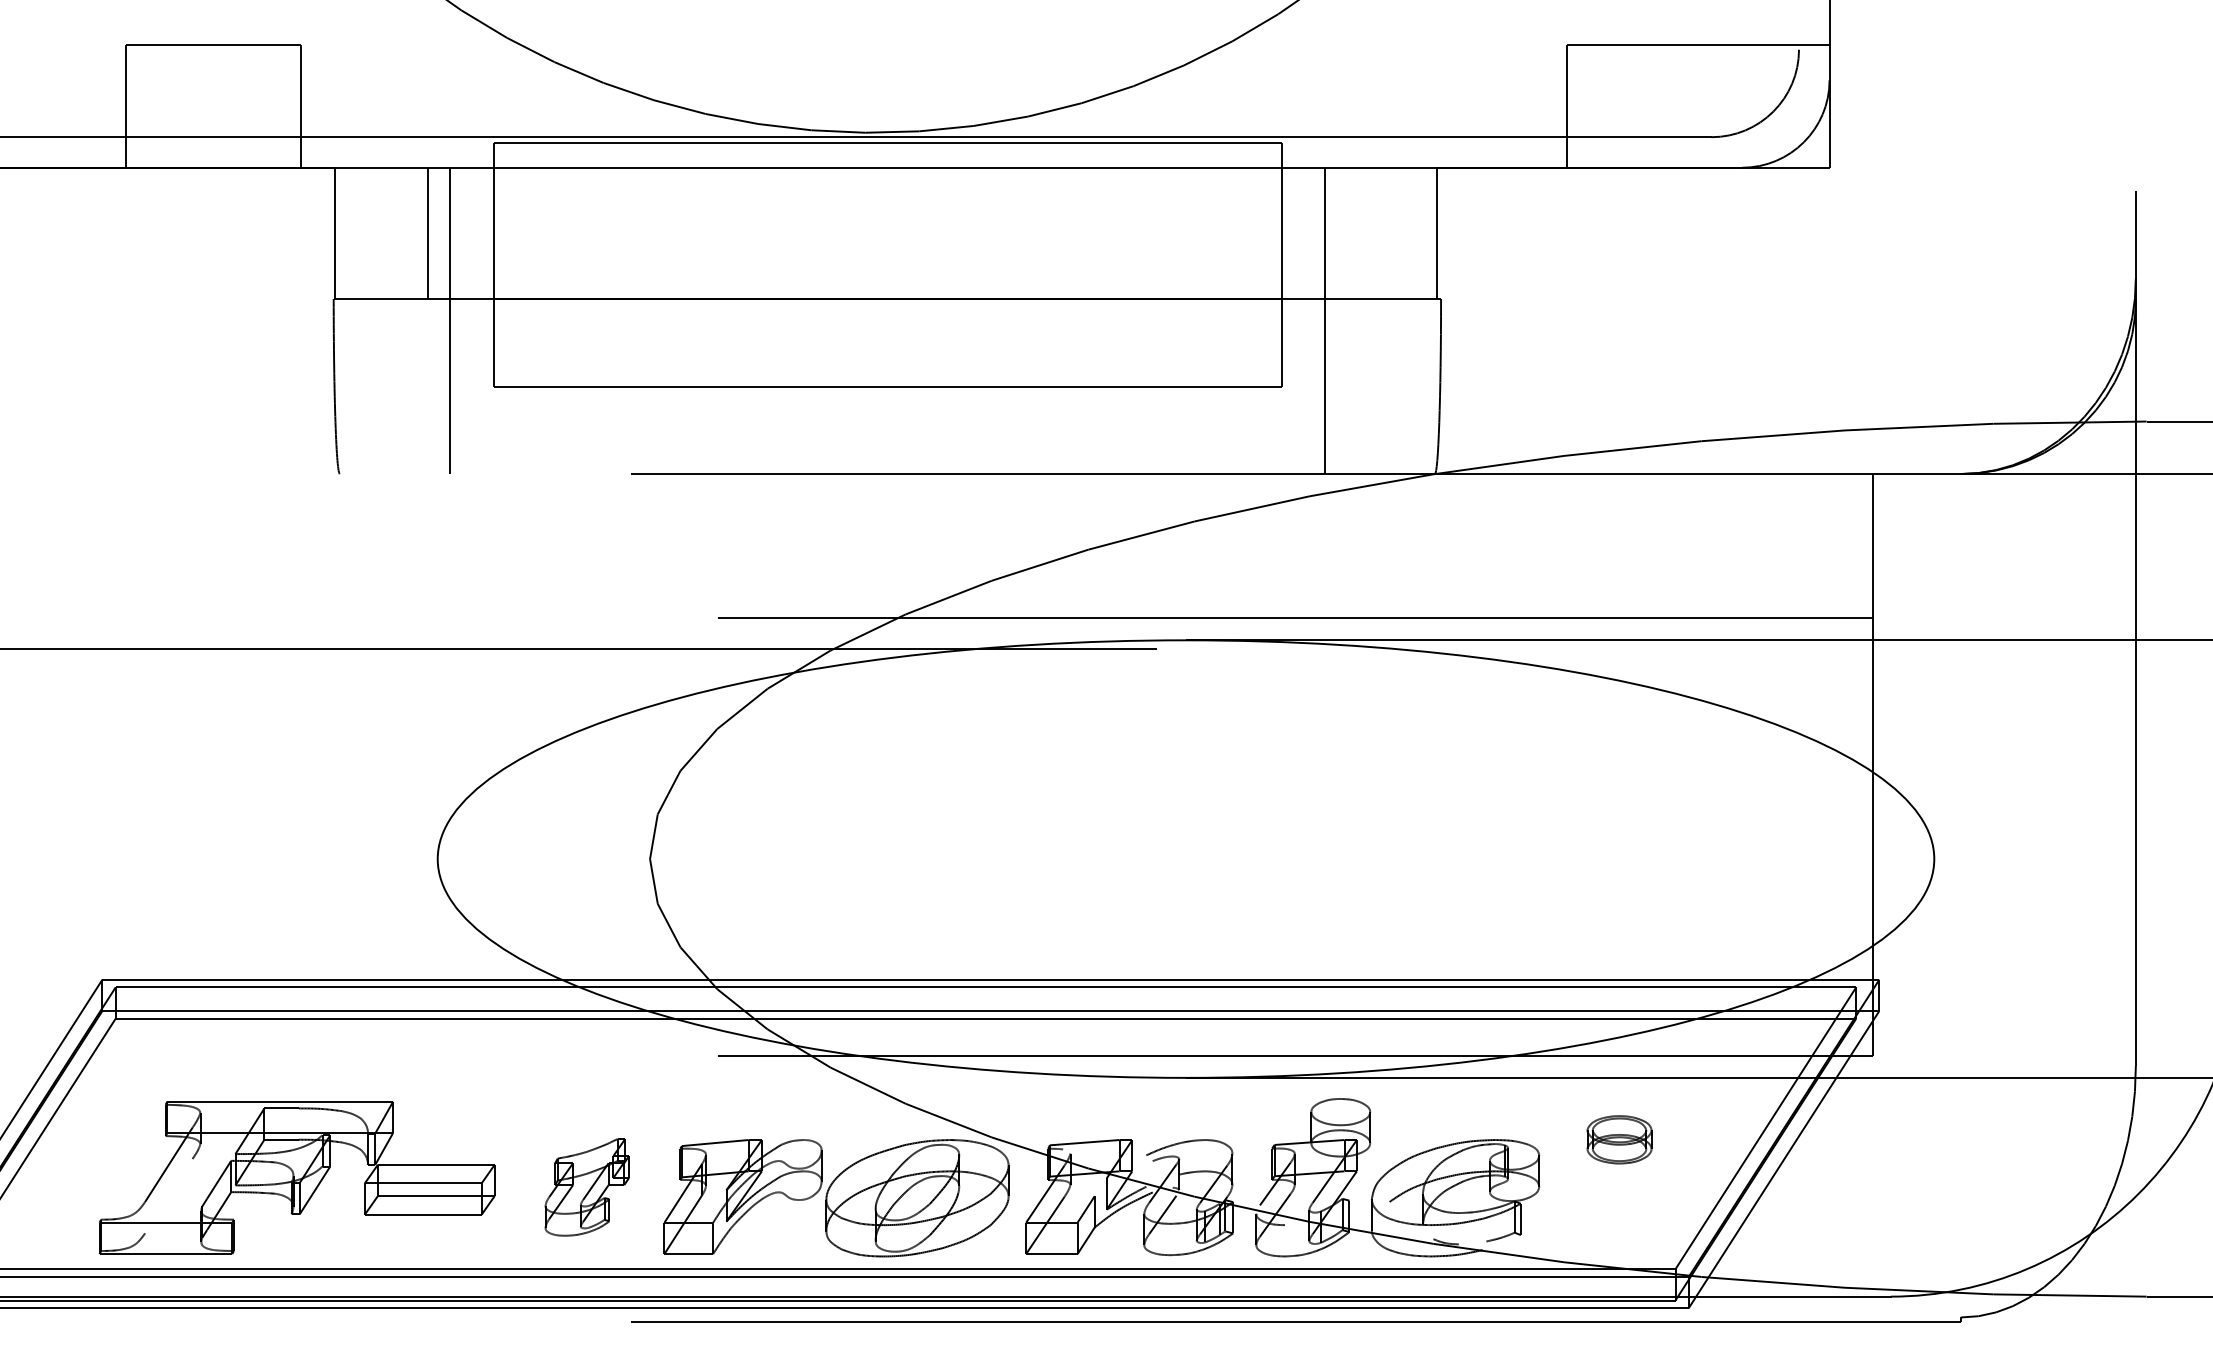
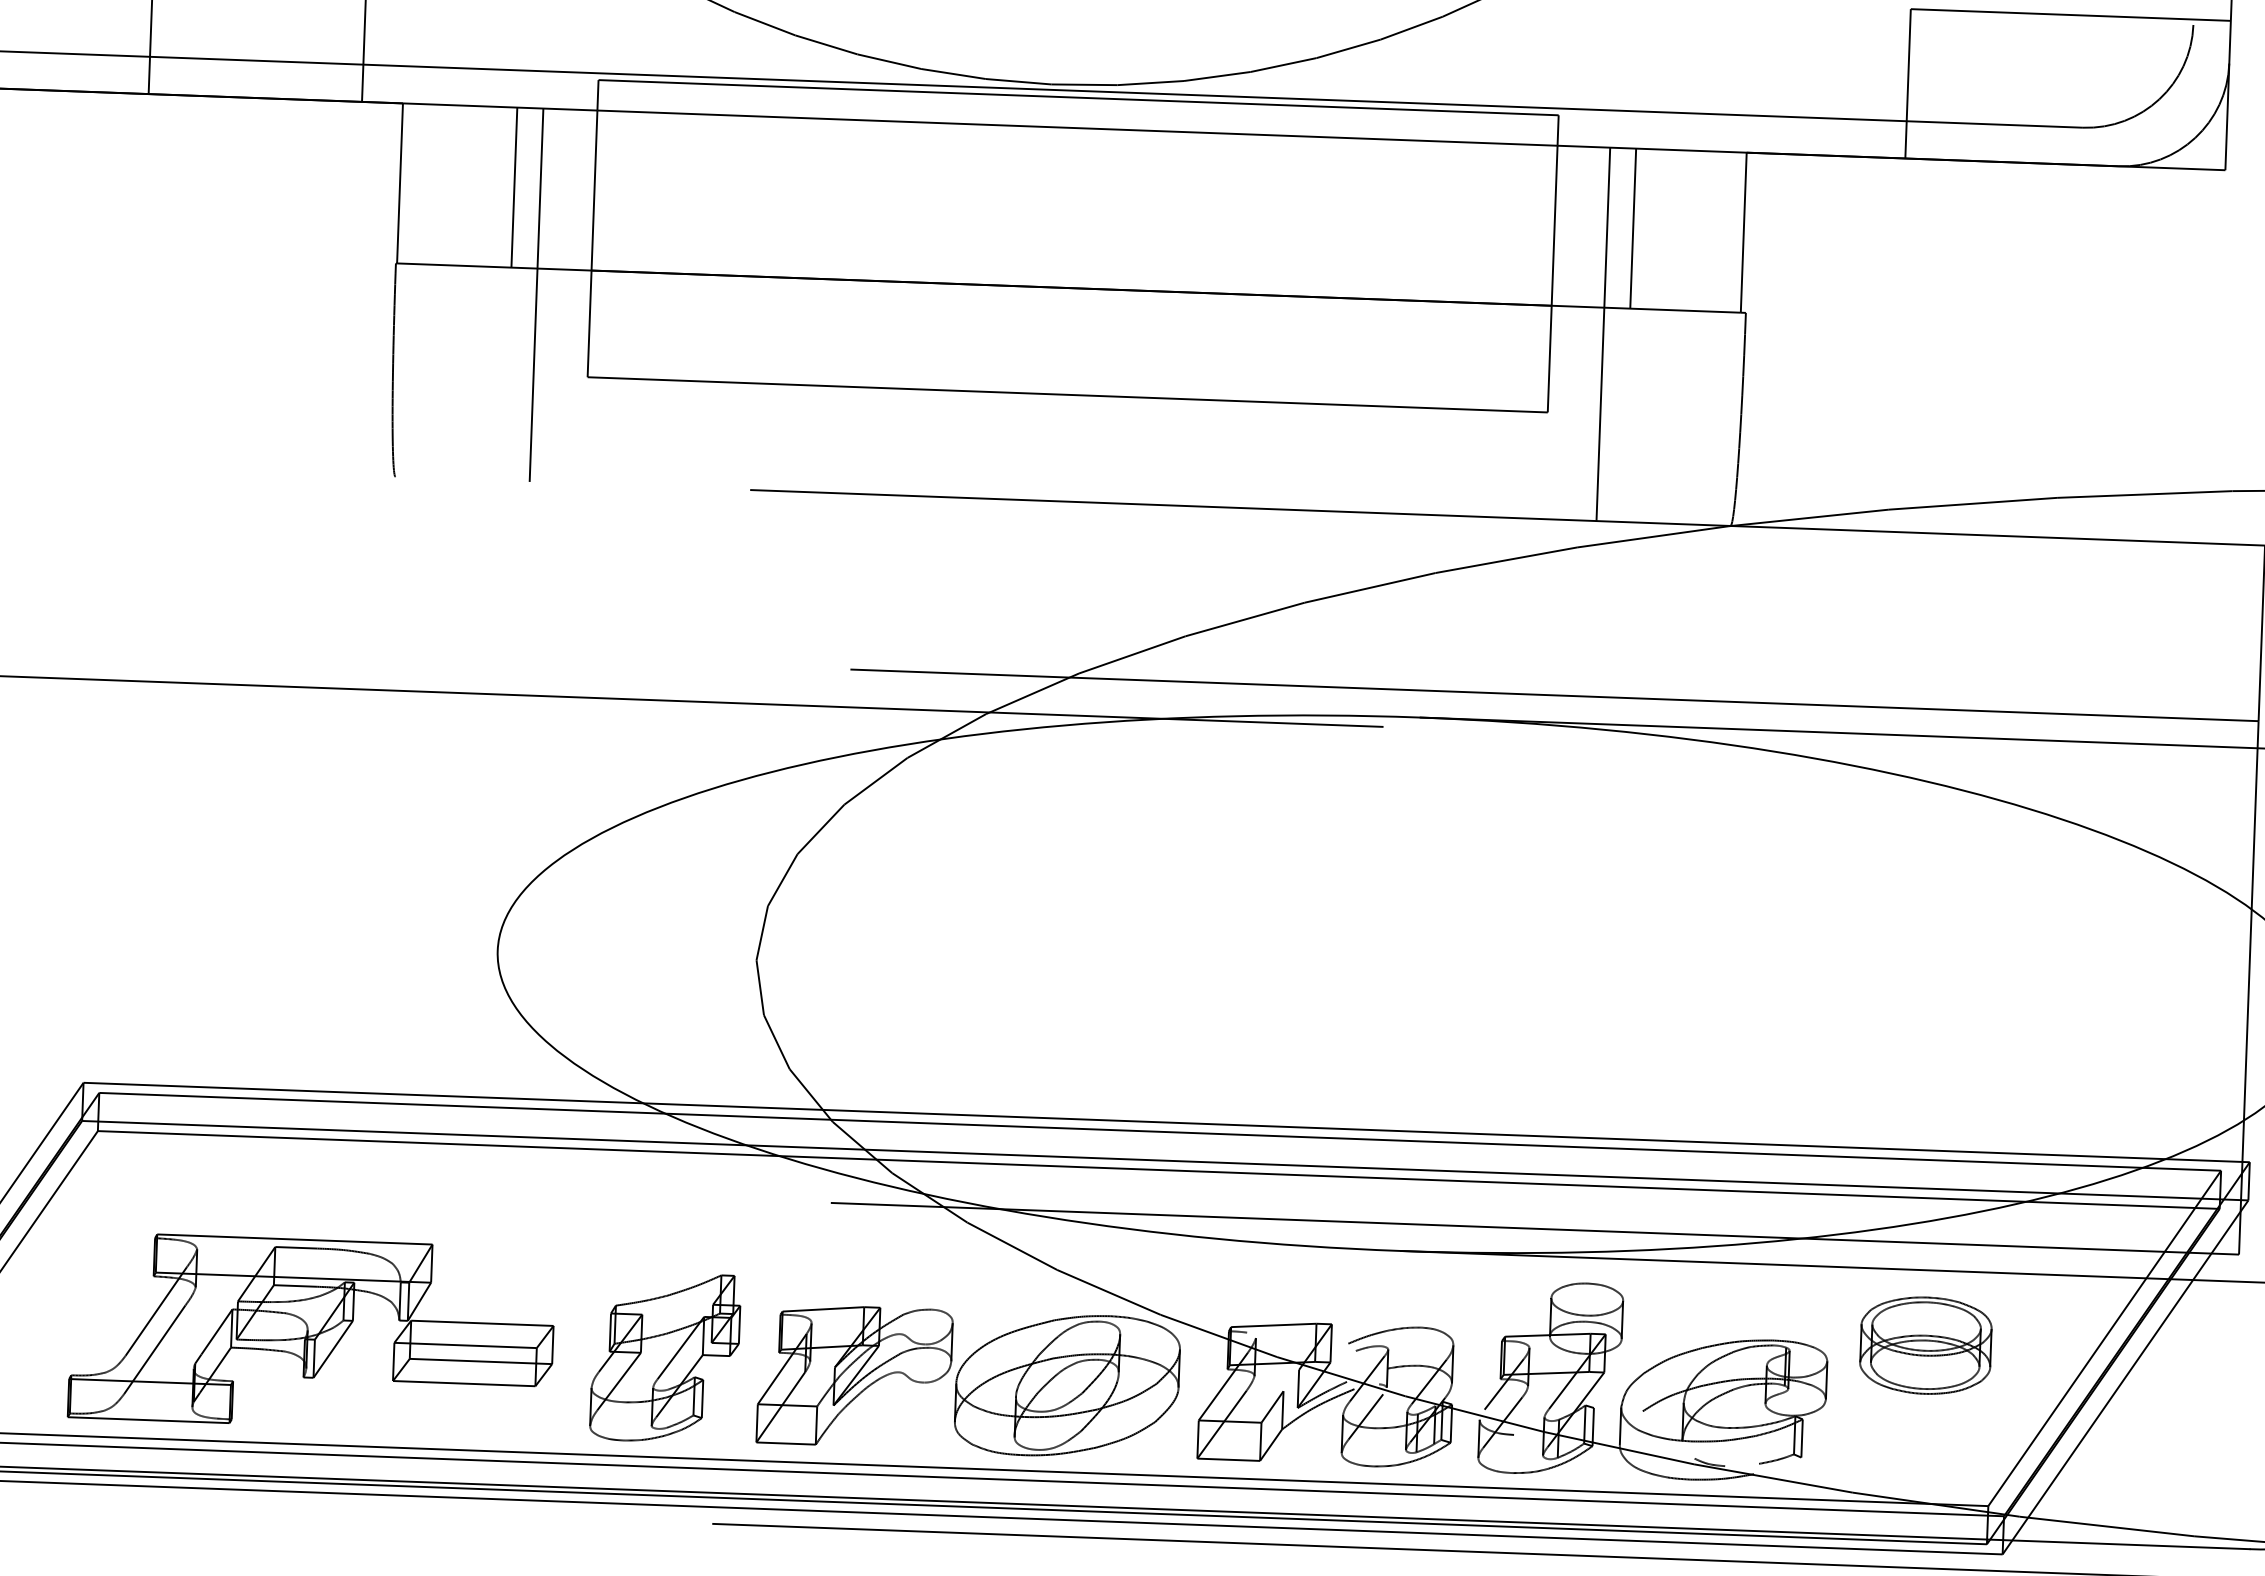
line: (1346, 233) -> (1633, 228), added
part: (1619, 1139) -> (1925, 1345), size x1.67
part: (586, 1187) -> (664, 1357), size x1.43
line: (168, 1196) -> (154, 1350), added

